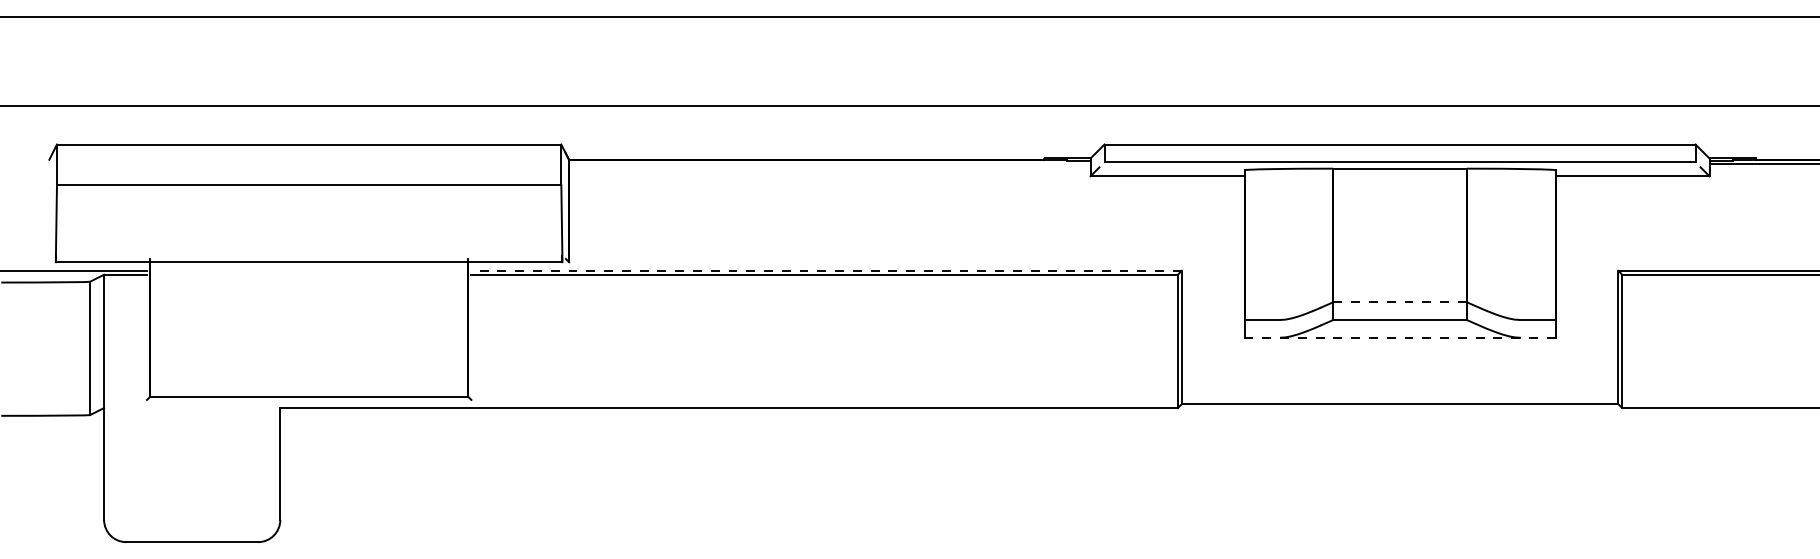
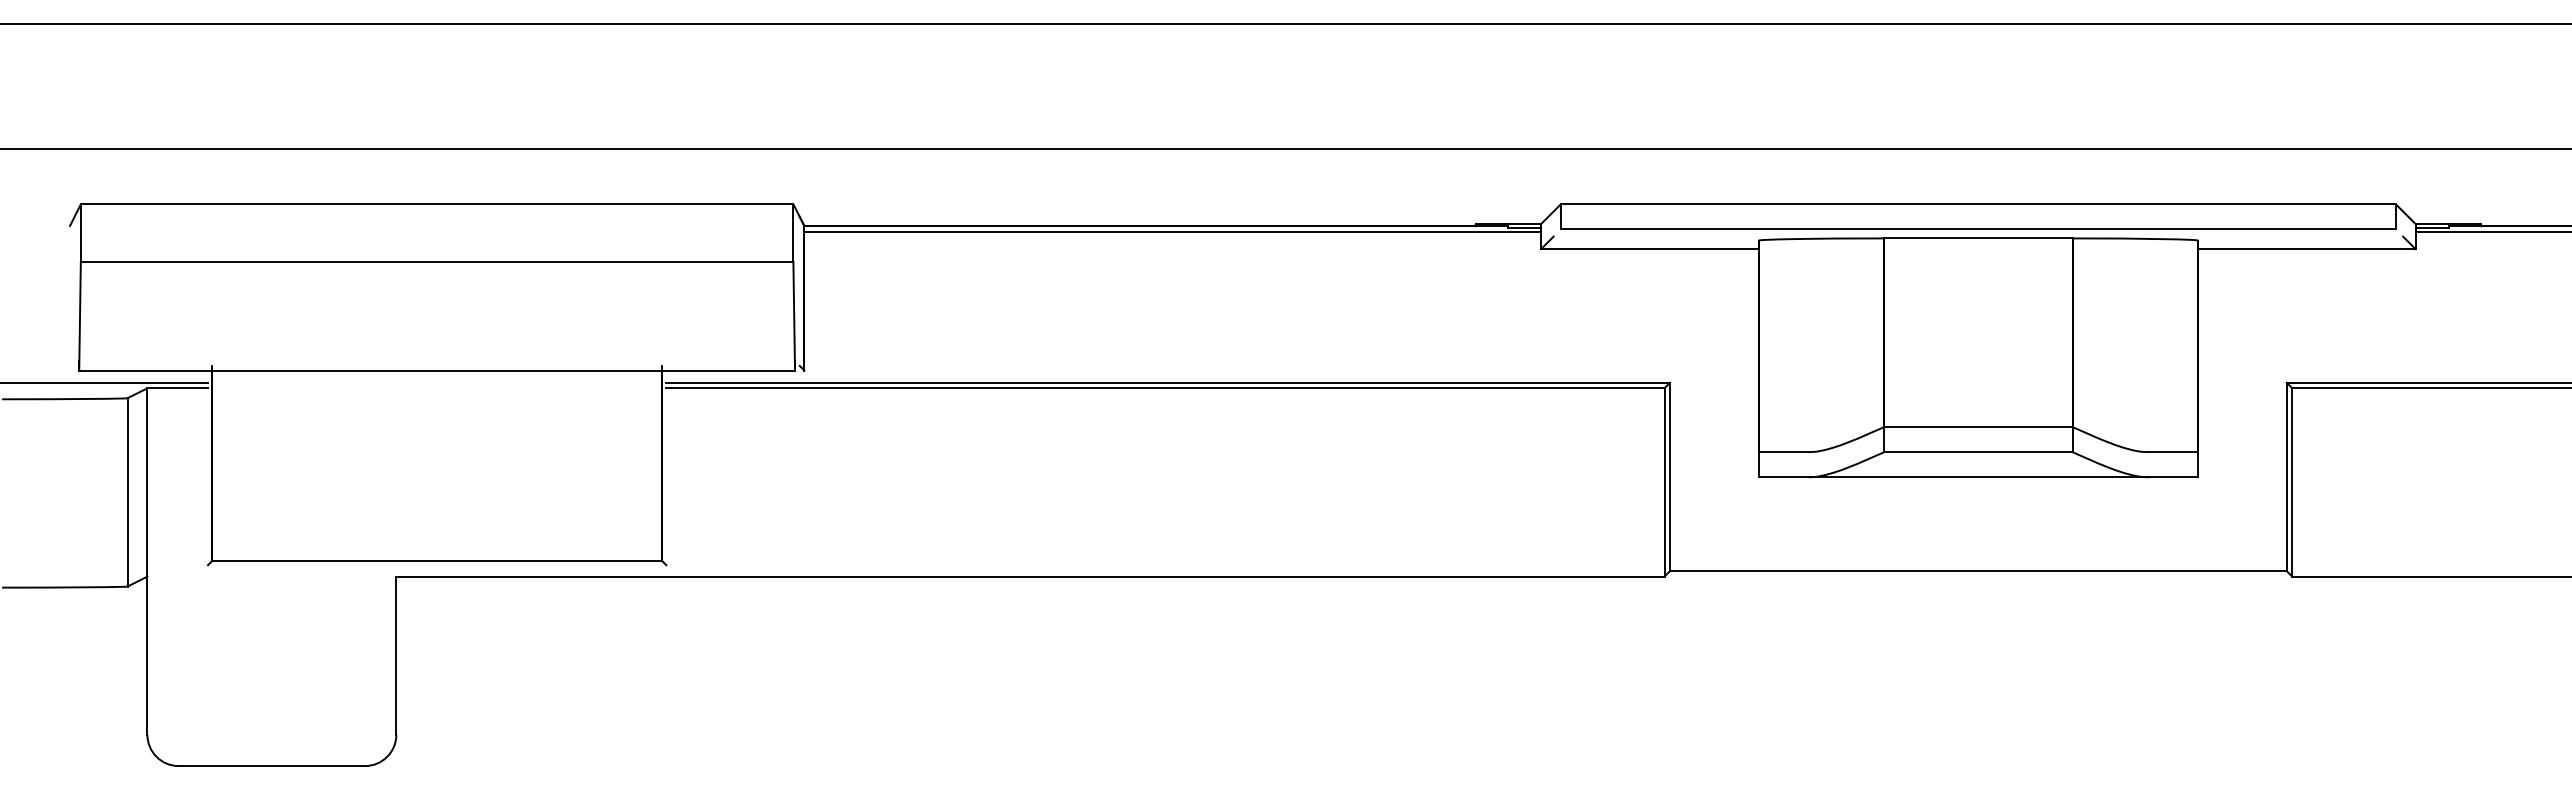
line: (829, 163) -> (1172, 231), added
line: (826, 270) -> (1168, 382), dashed -> solid
line: (1400, 302) -> (1978, 427), dashed -> solid
line: (1400, 337) -> (1978, 477), dashed -> solid

